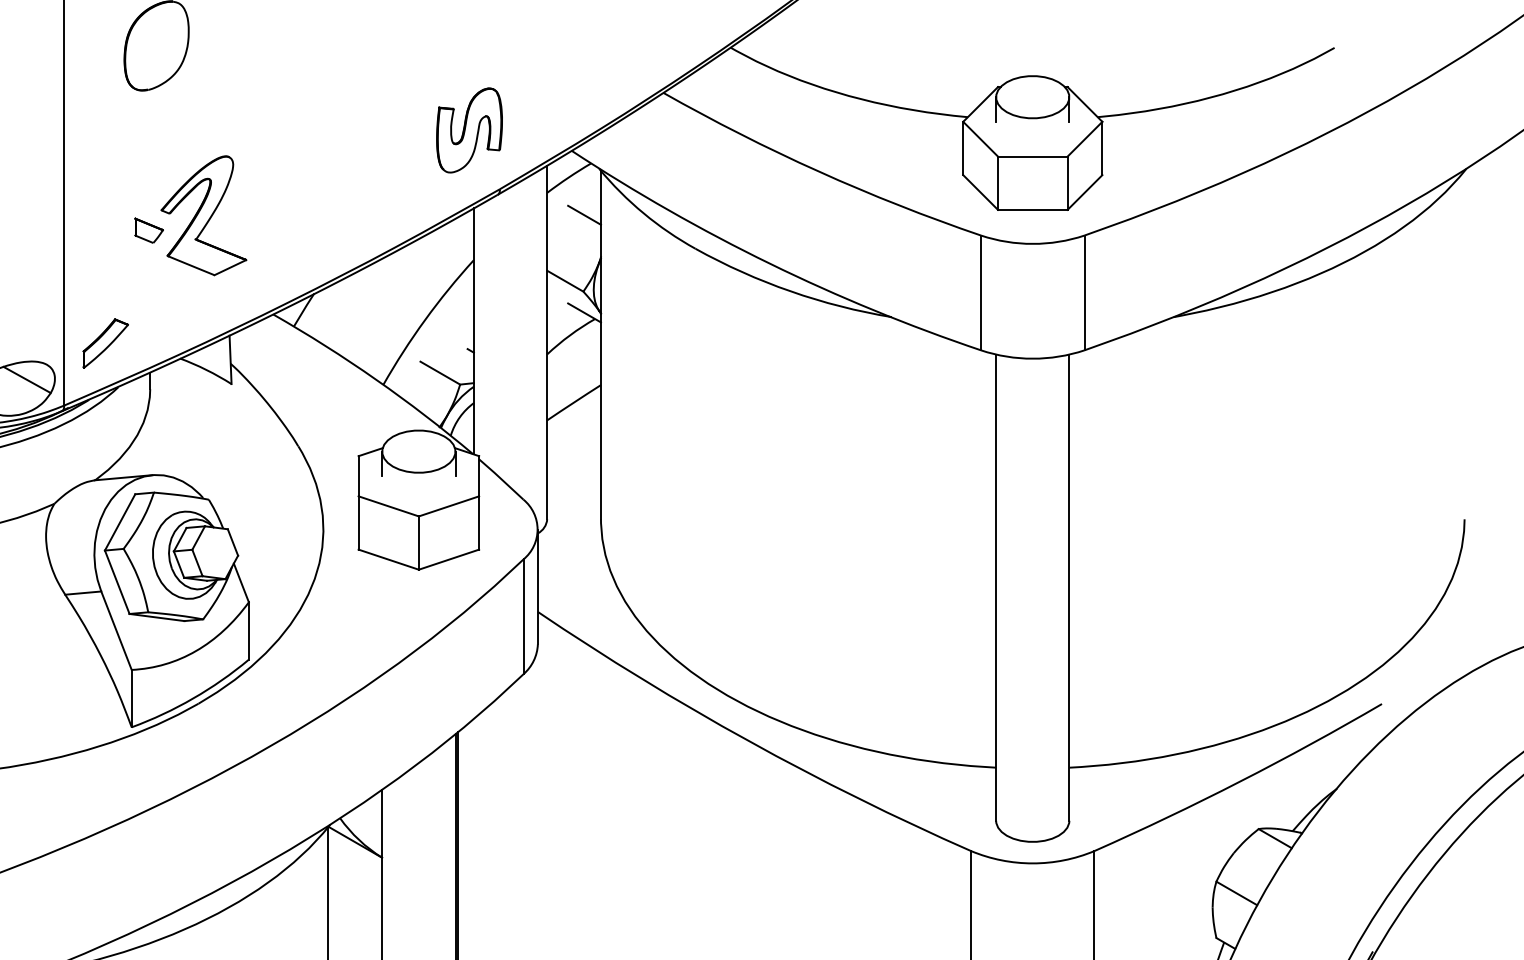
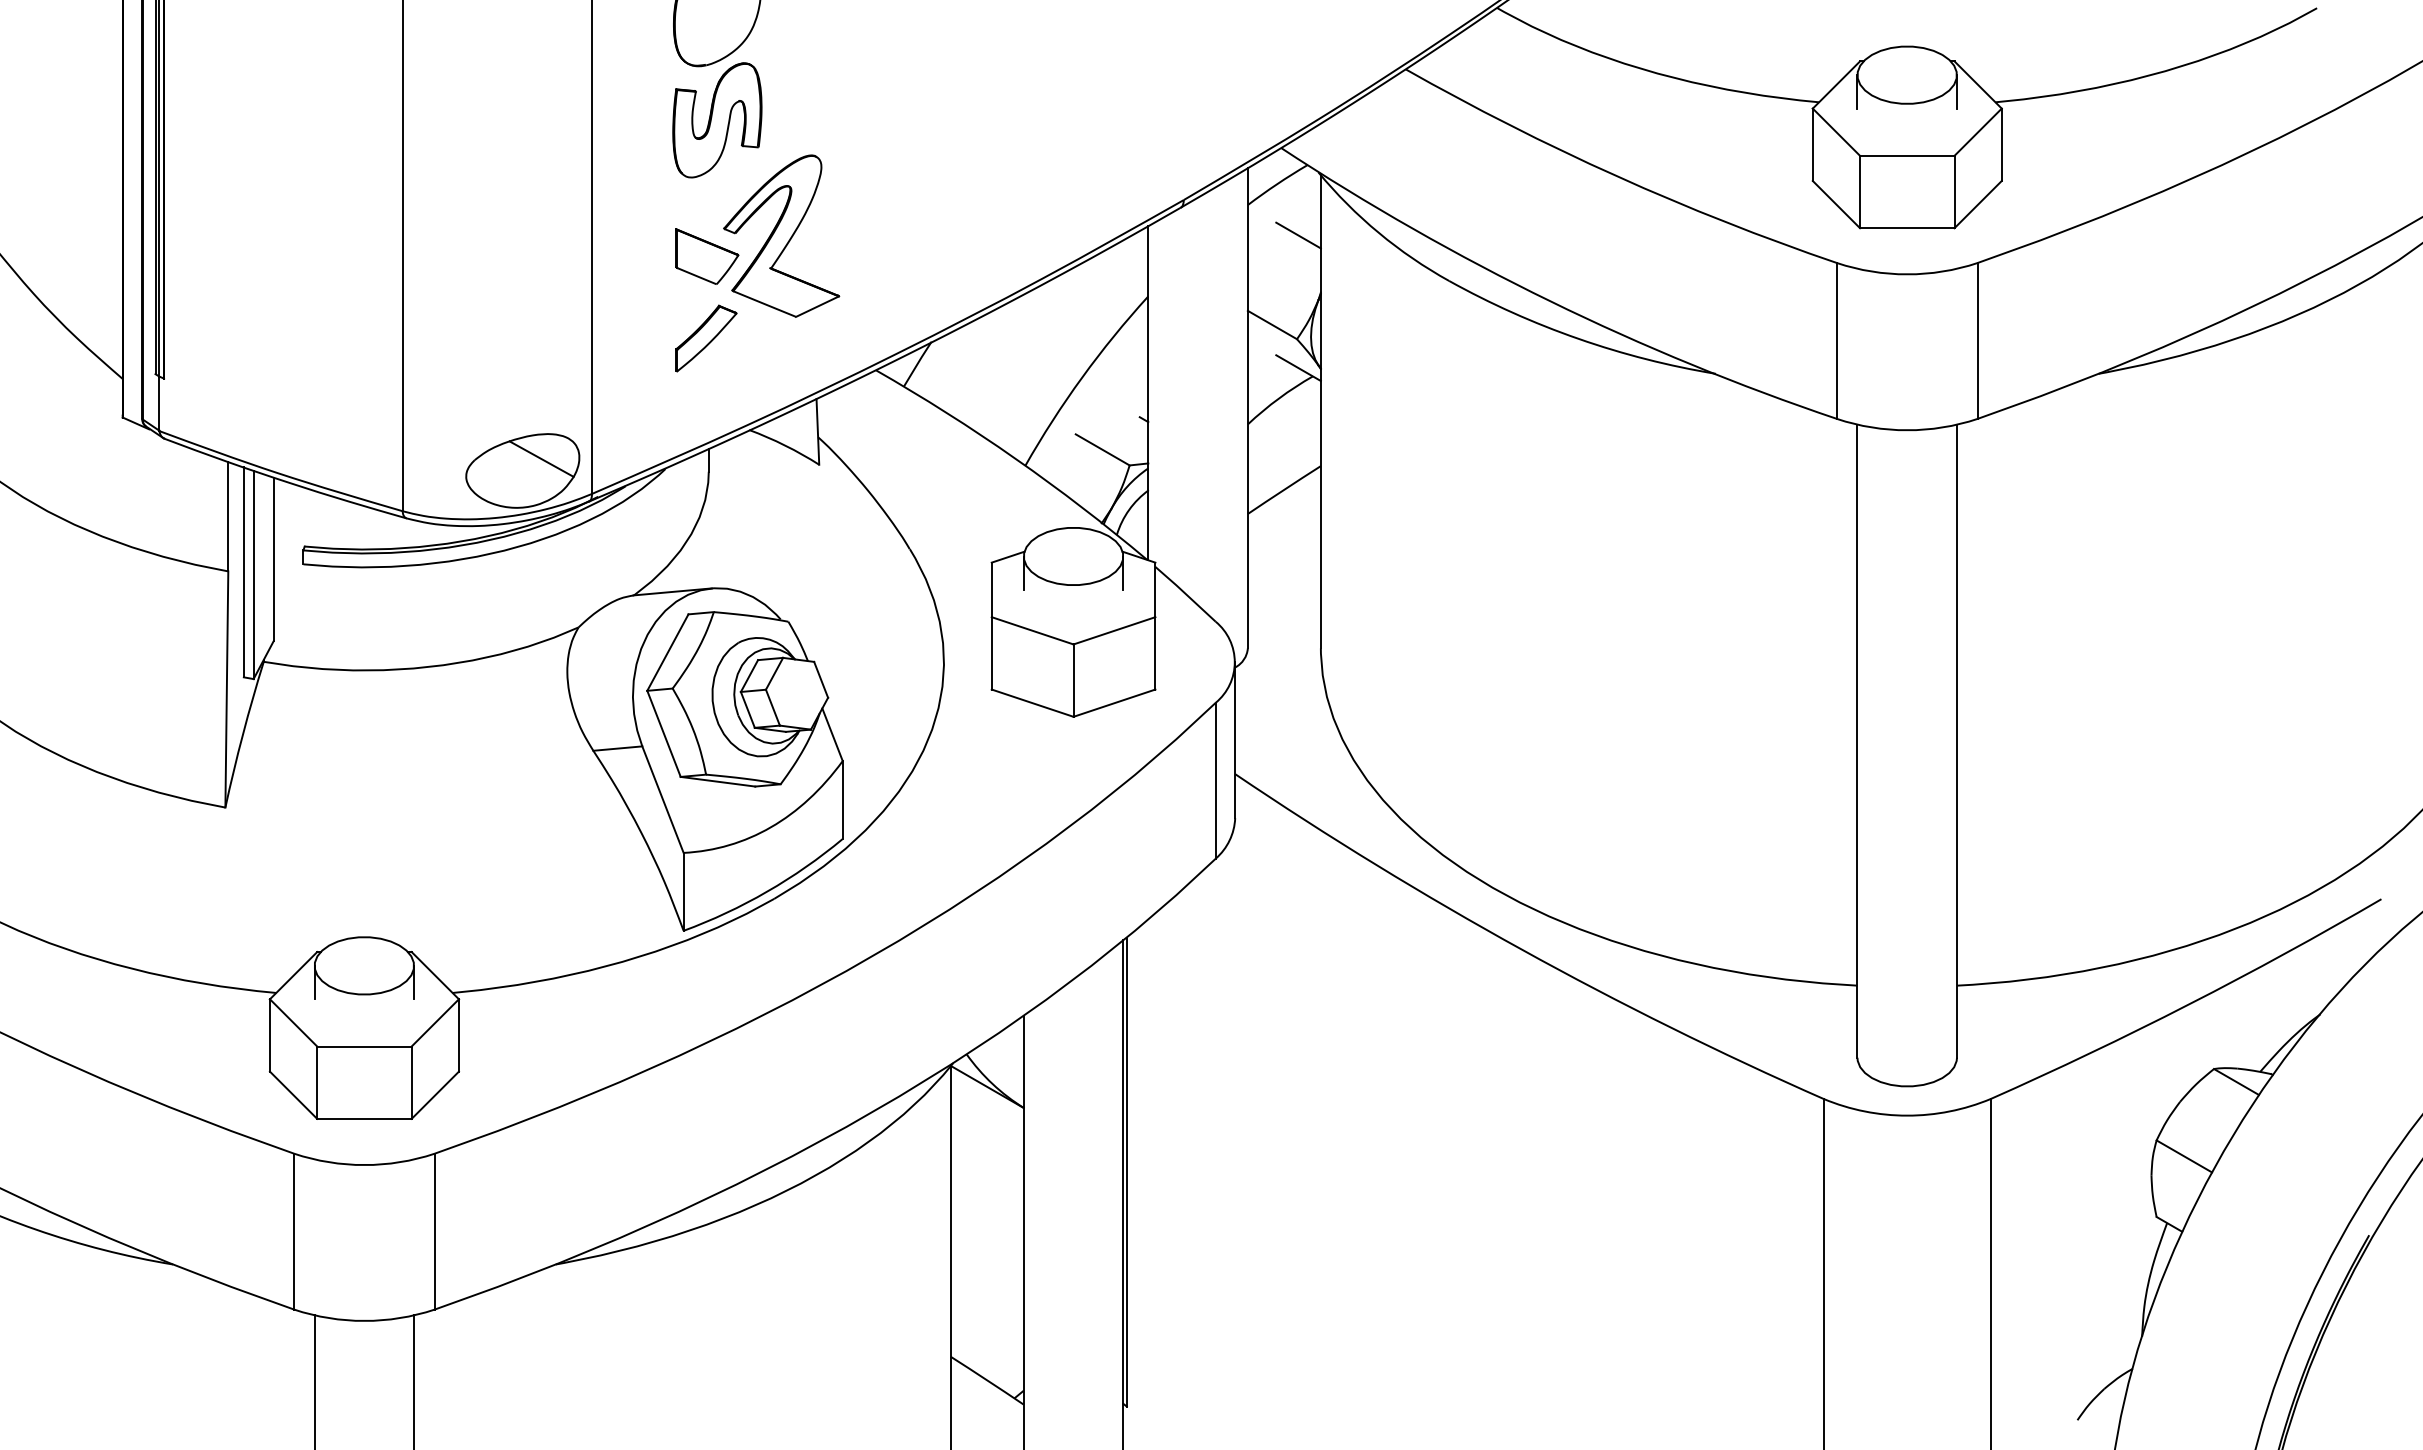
part: (469, 130) -> (717, 120), moved
part: (149, 230) -> (707, 256), size x1.67
part: (105, 343) -> (706, 338), moved

